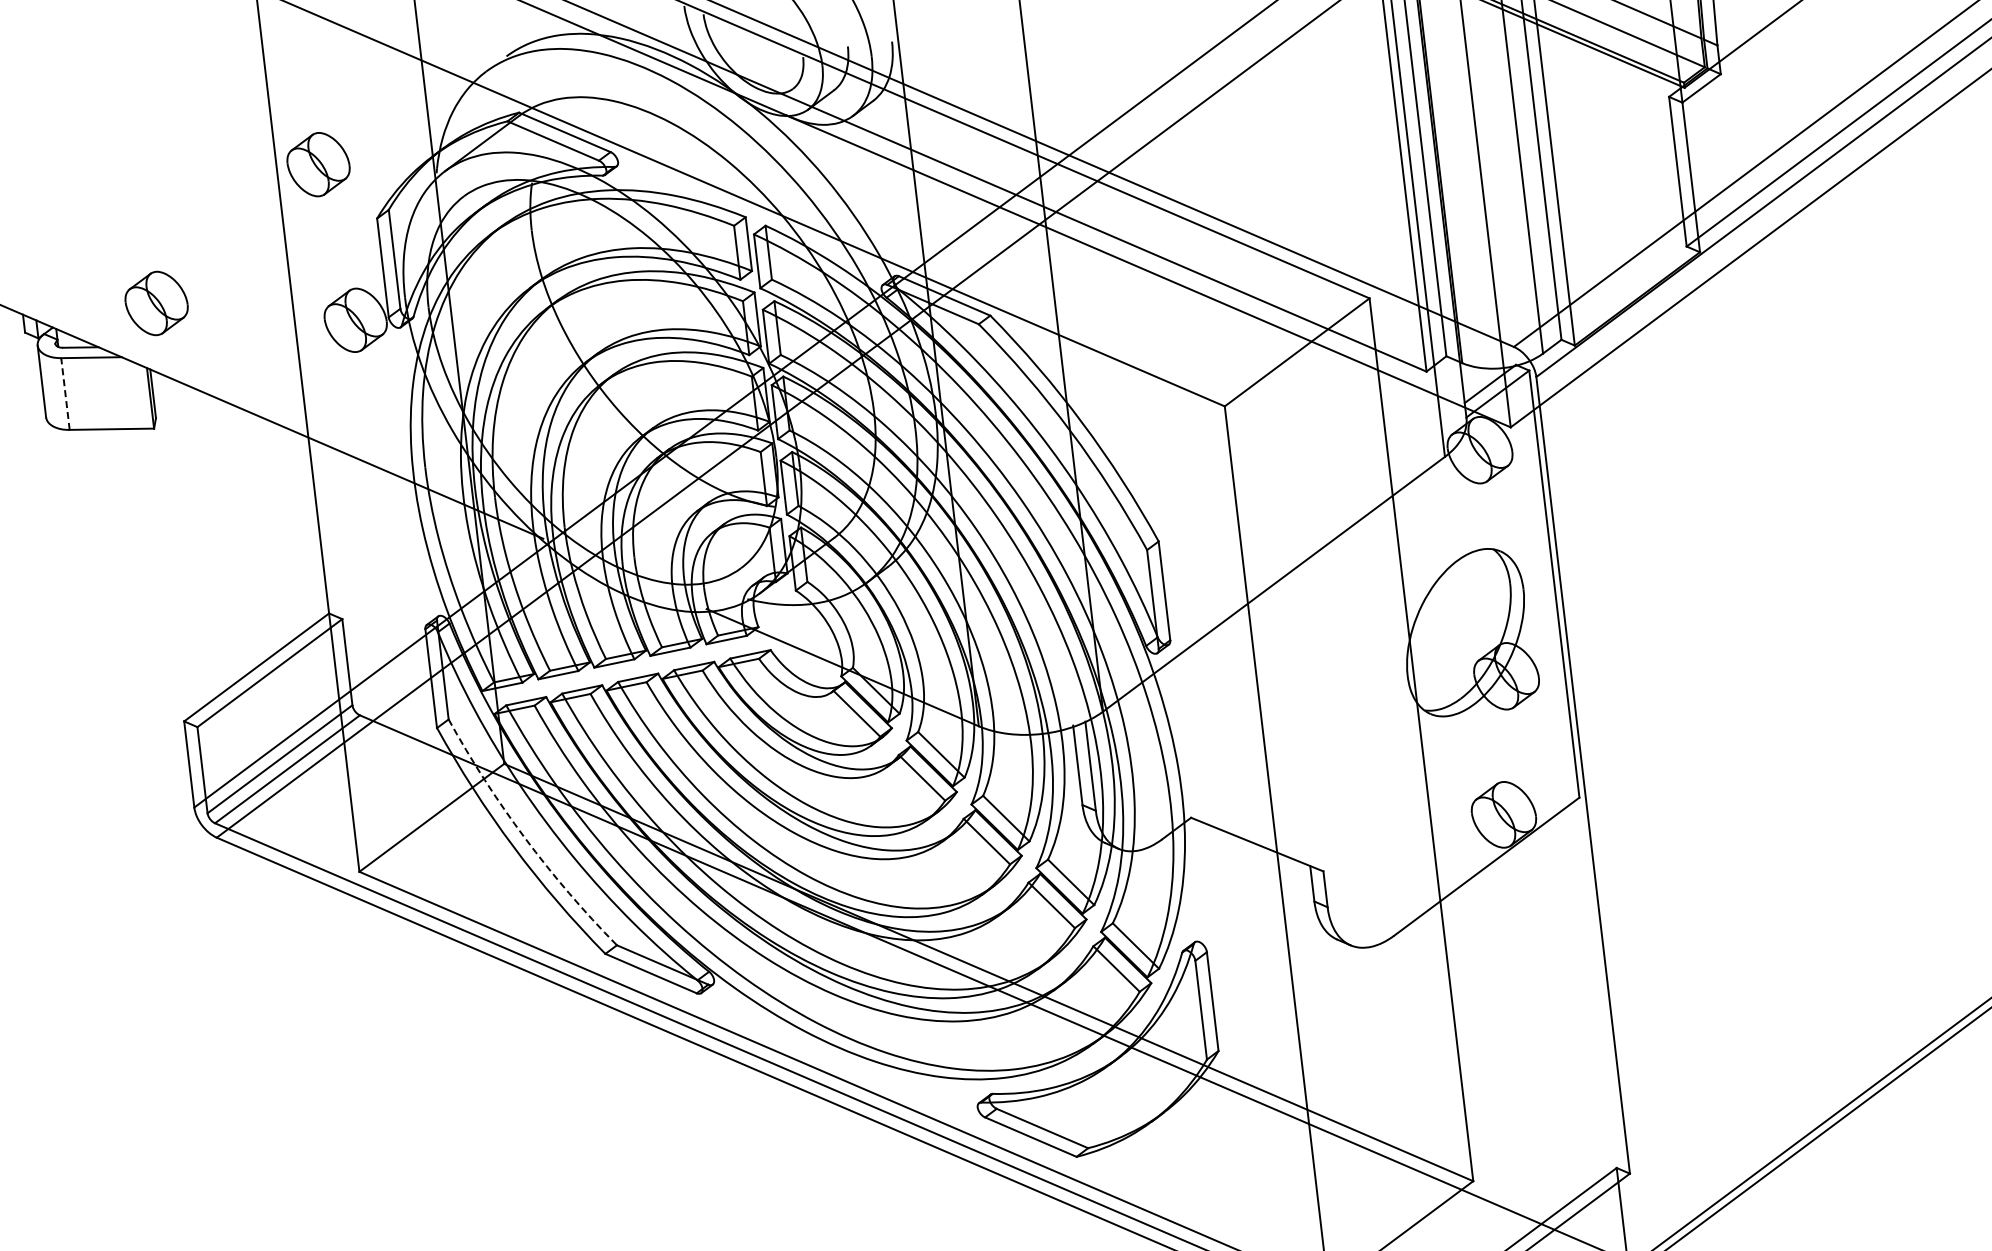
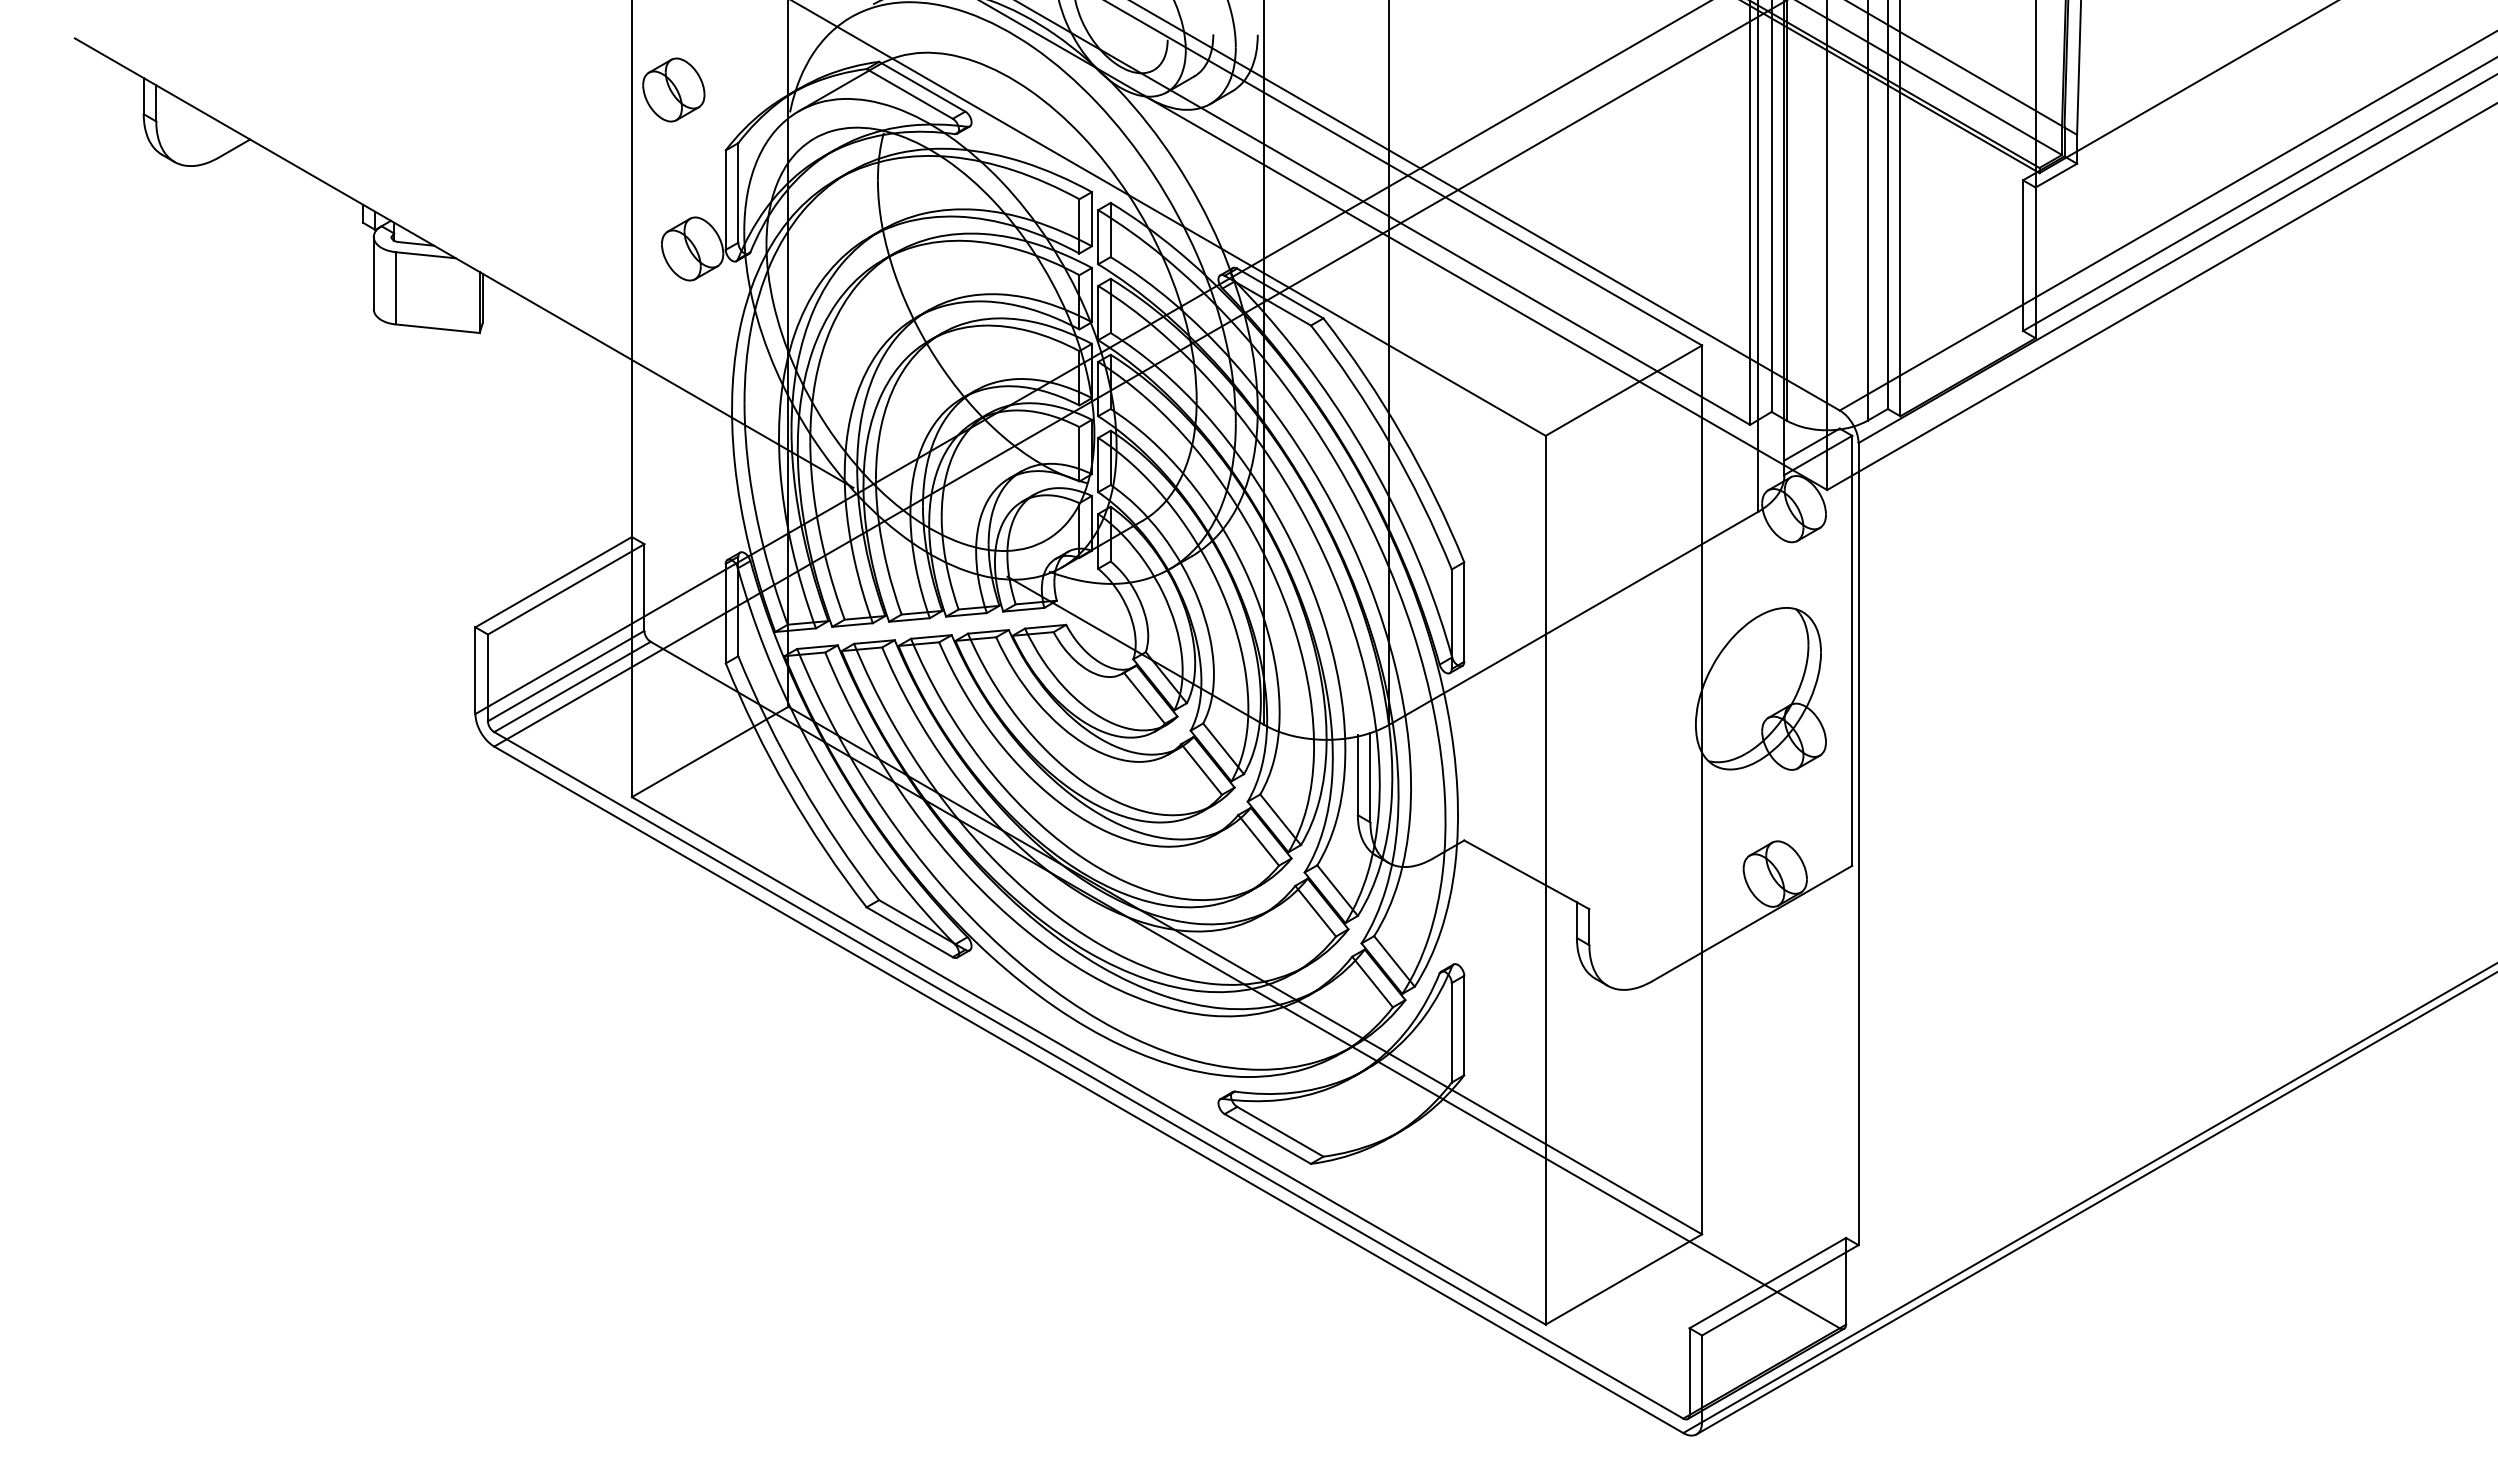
part: (156, 303) -> (496, 208), removed
line: (65, 393) -> (395, 287), dashed -> solid
arc: (525, 838) -> (800, 783), dashed -> solid

